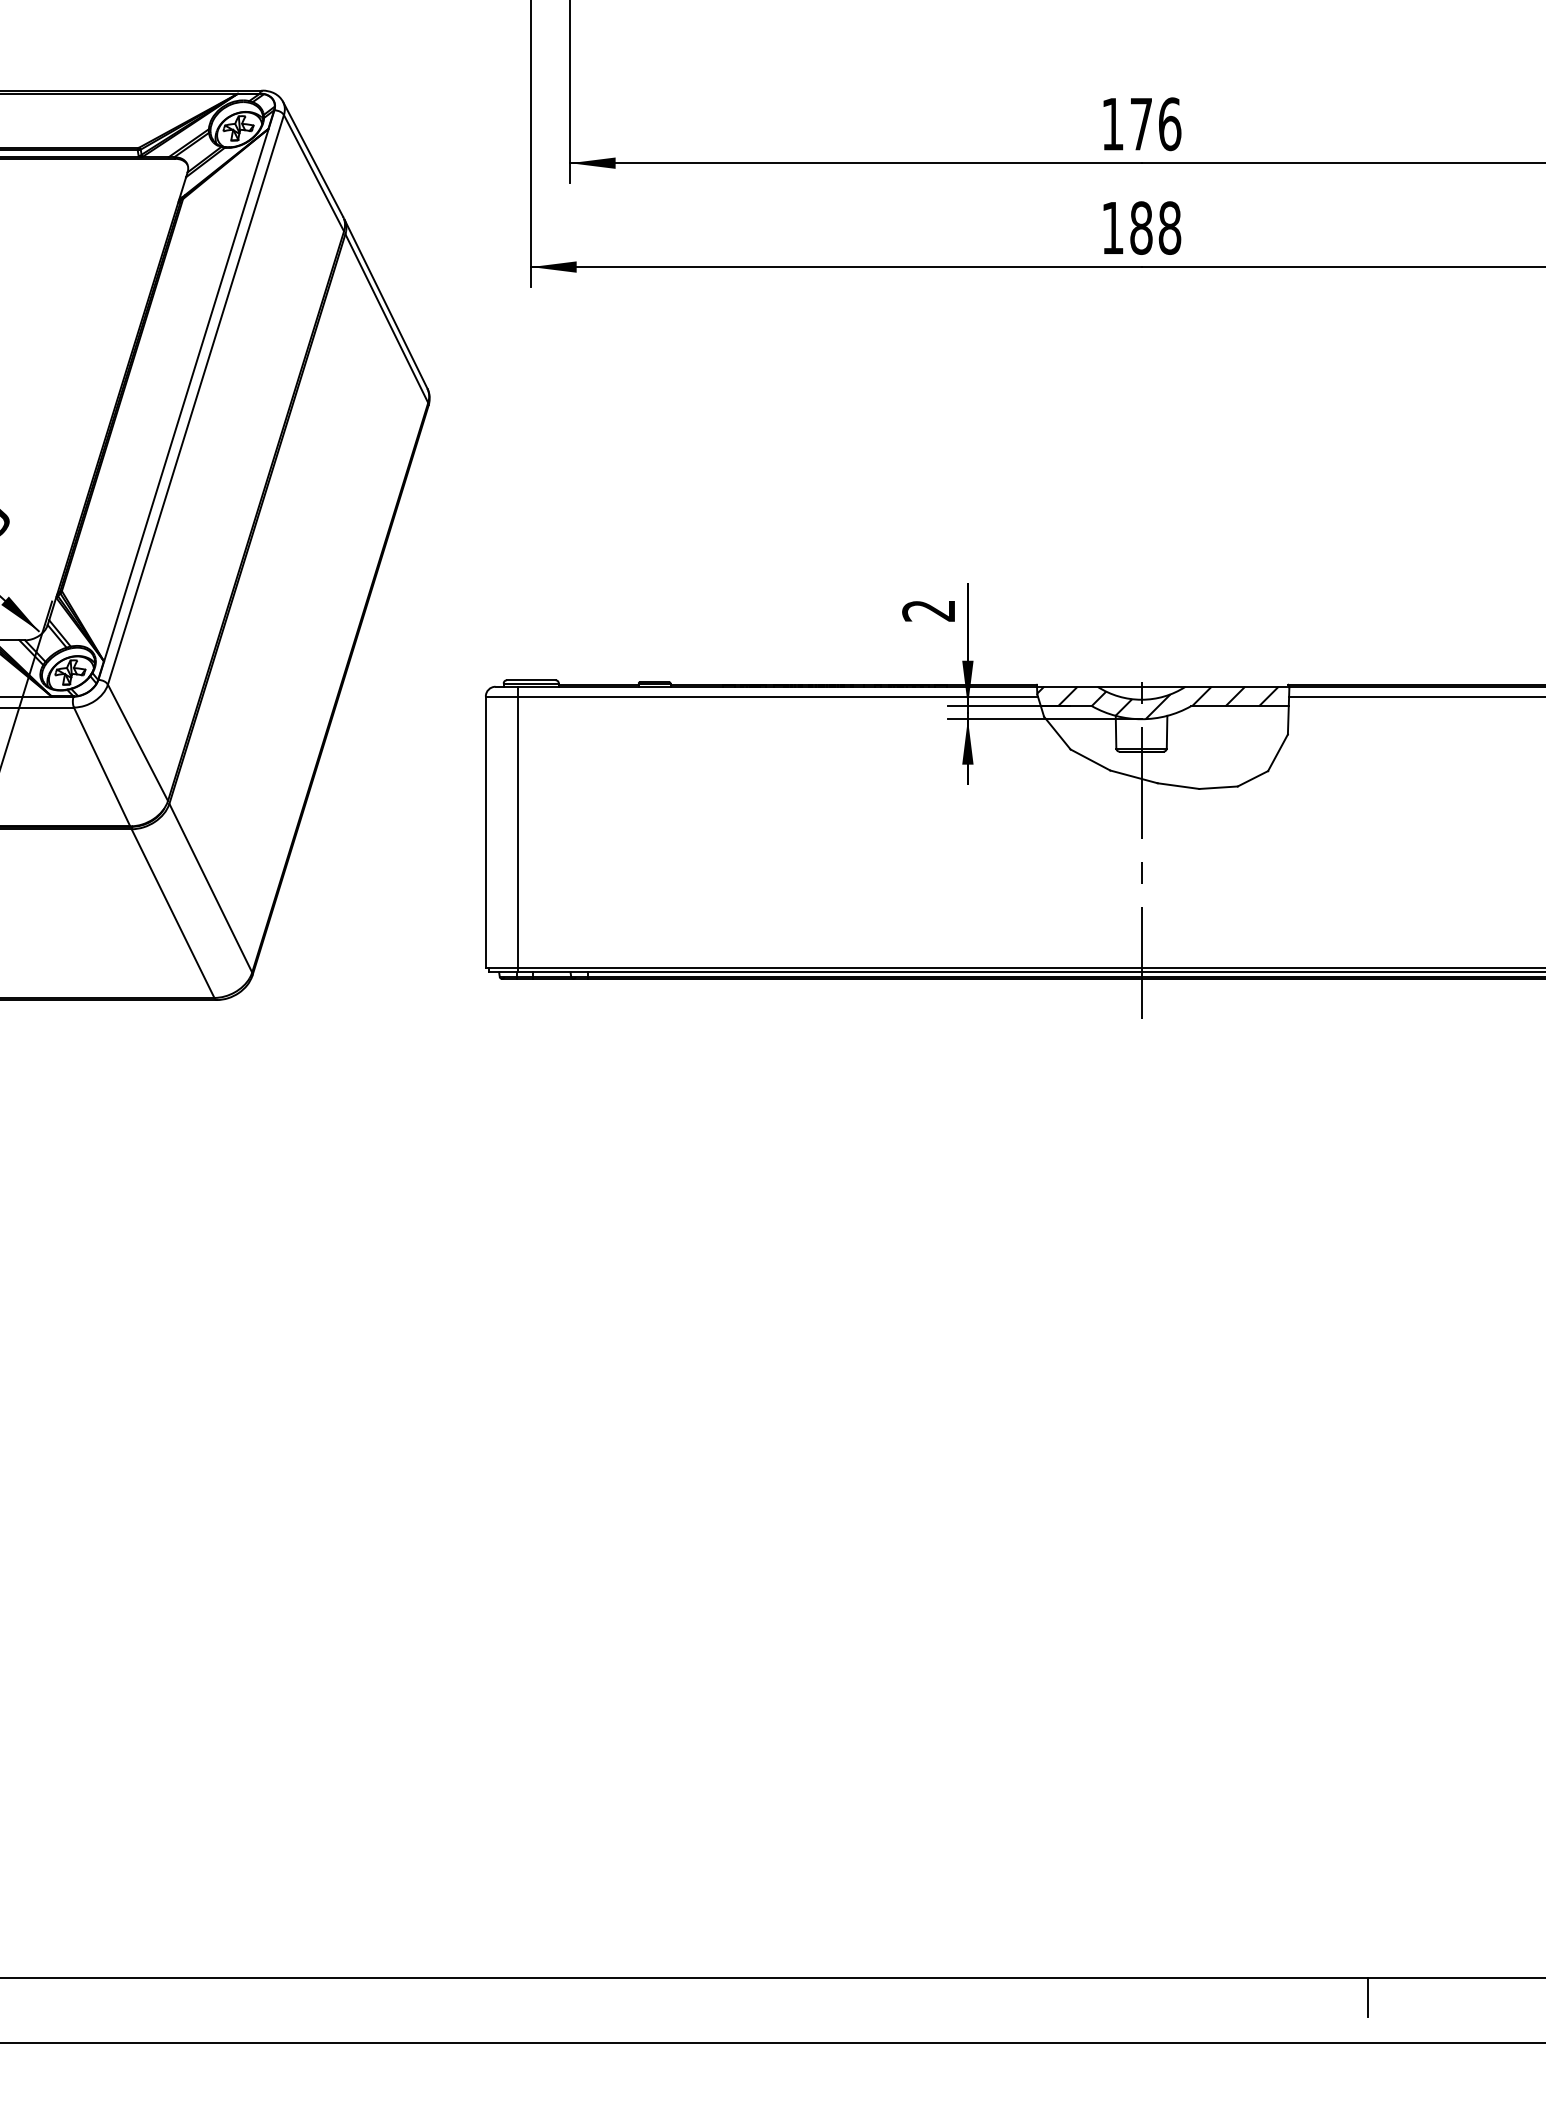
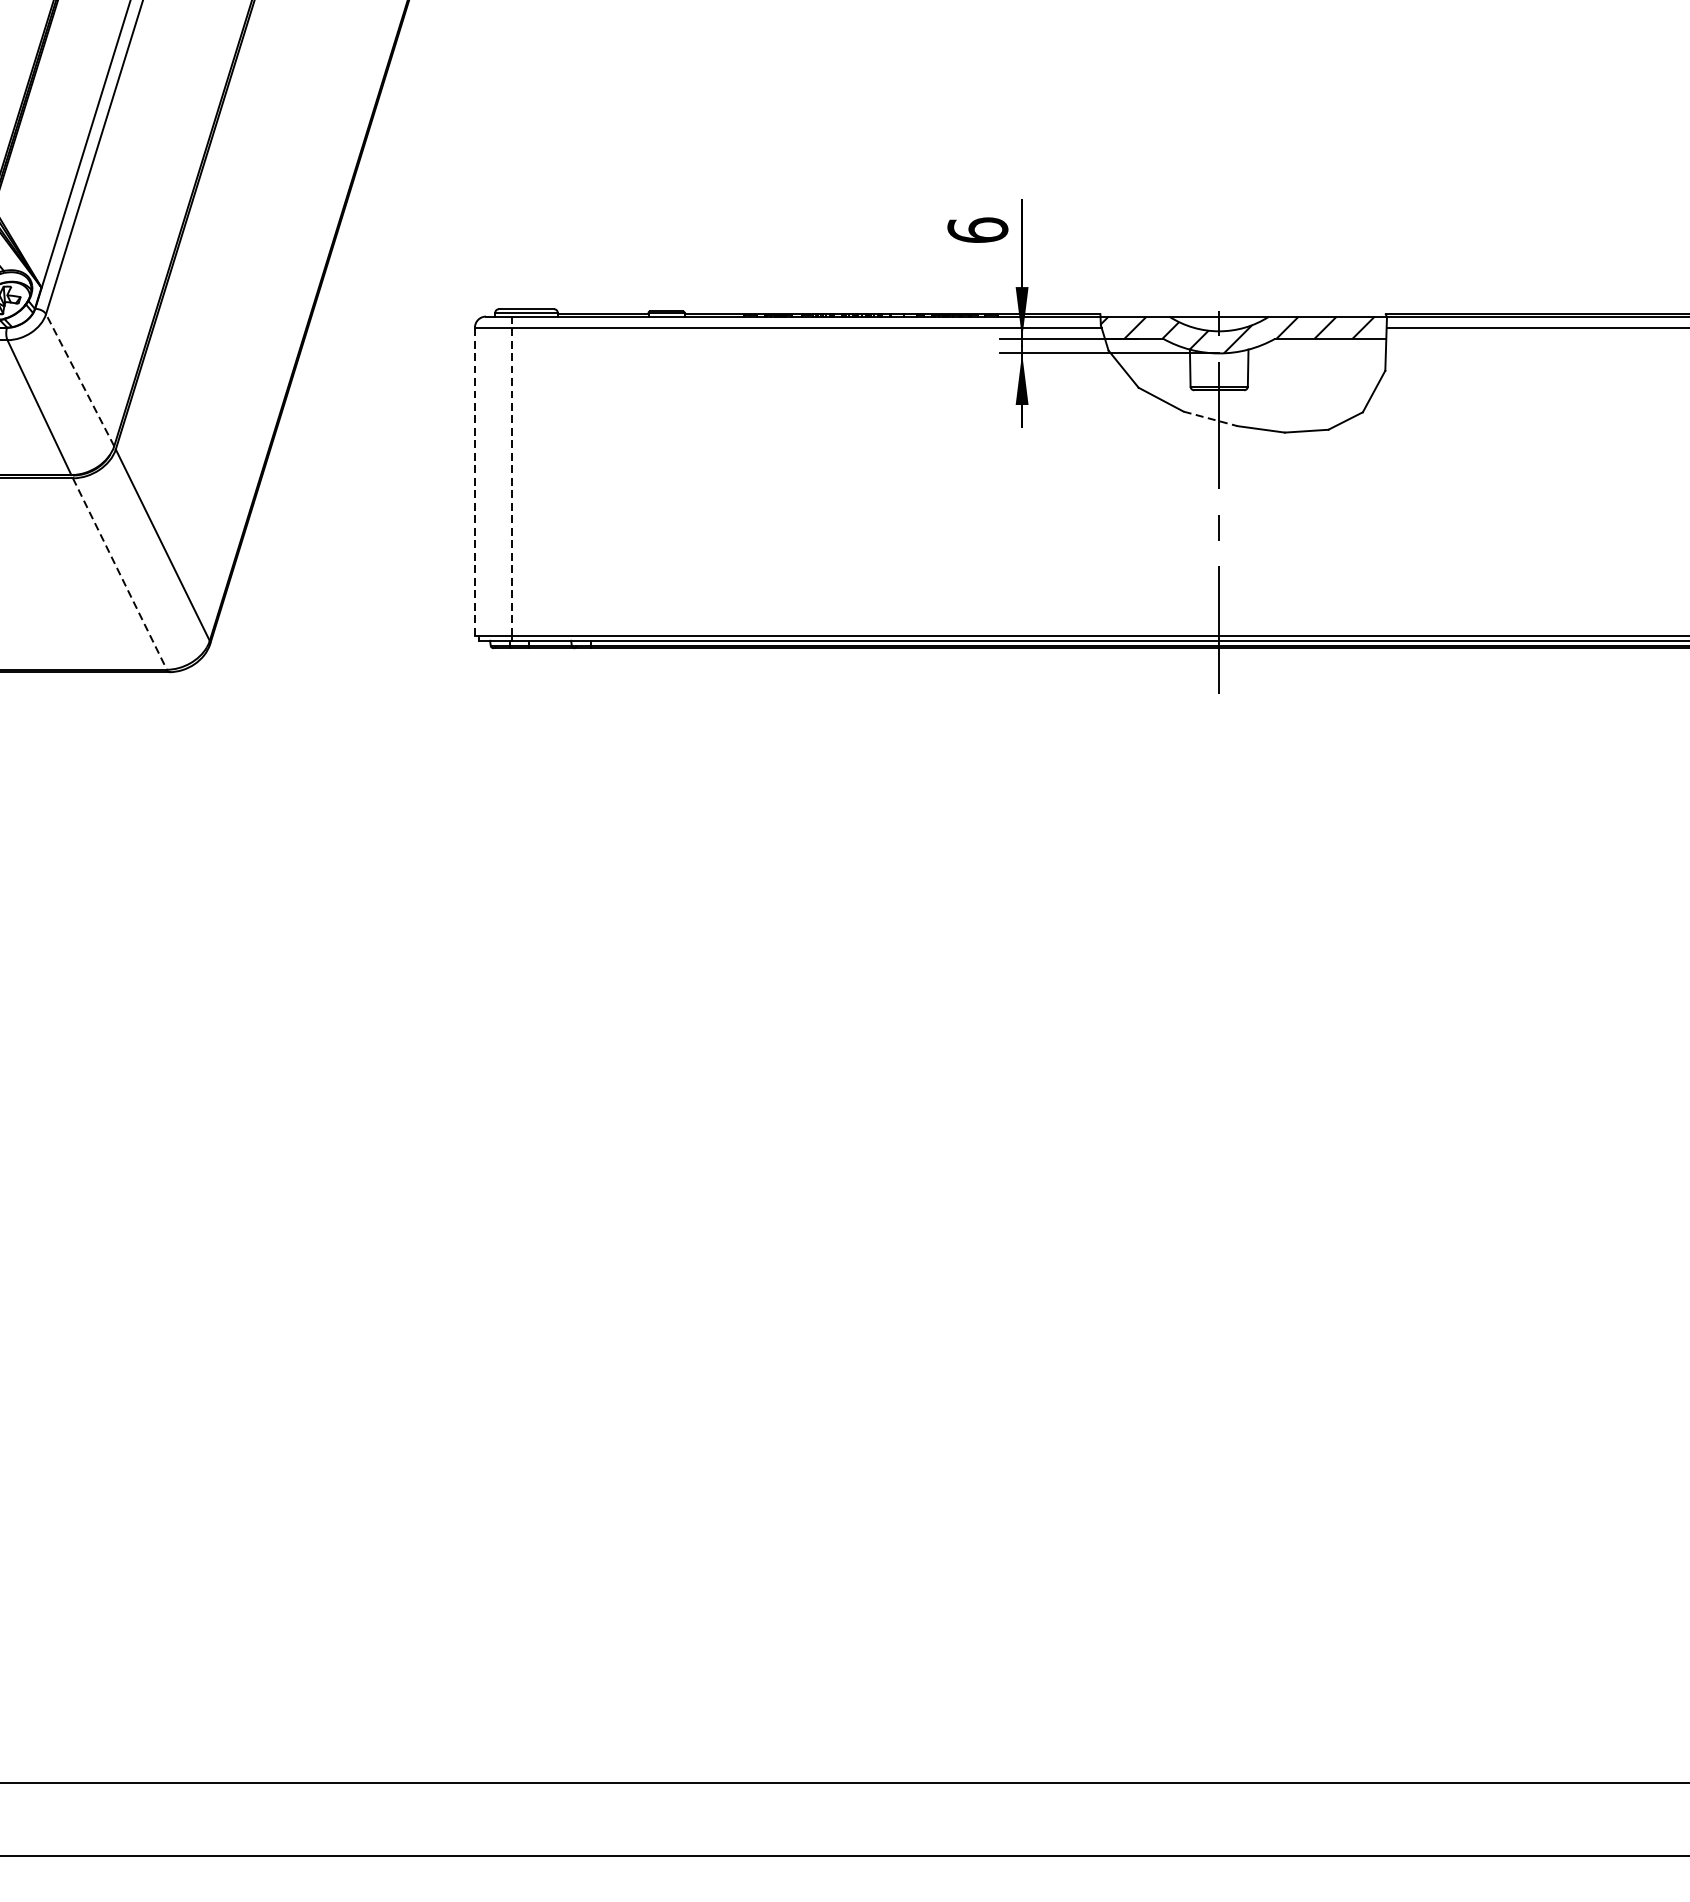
text: (928, 610) -> (977, 230), 2 -> 6
line: (137, 742) -> (79, 379), solid -> dashed
line: (1134, 776) -> (1211, 418), solid -> dashed
line: (518, 827) -> (512, 476), solid -> dashed
line: (485, 832) -> (474, 482), solid -> dashed
line: (173, 913) -> (120, 573), solid -> dashed
line: (1367, 1997) -> (1475, 1804), removed

